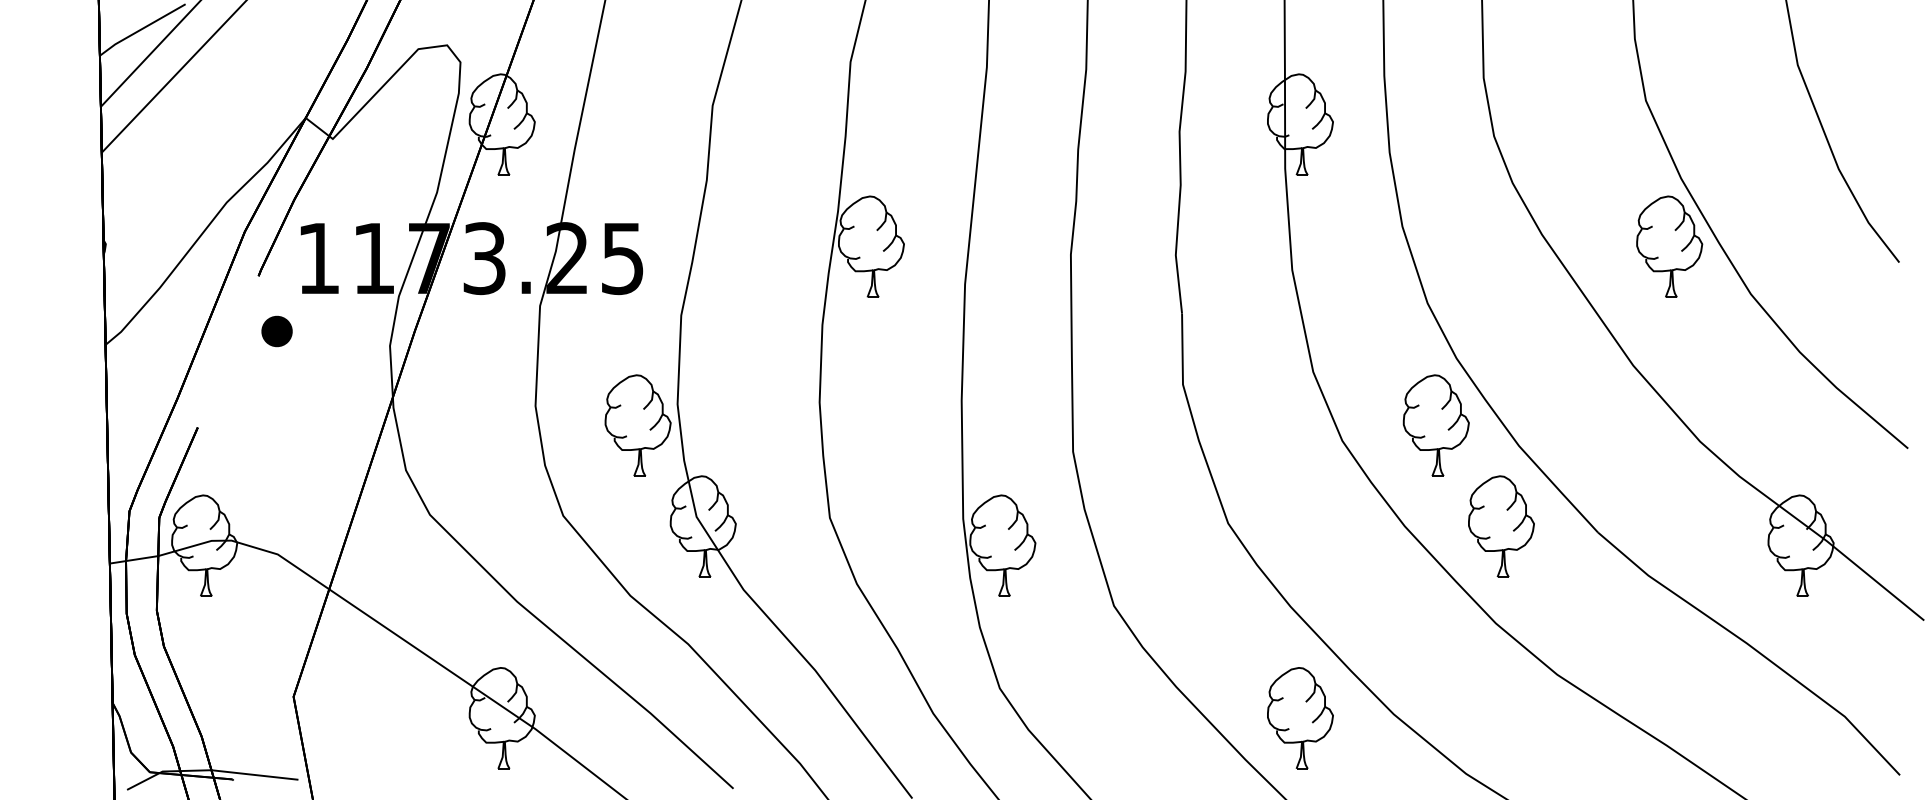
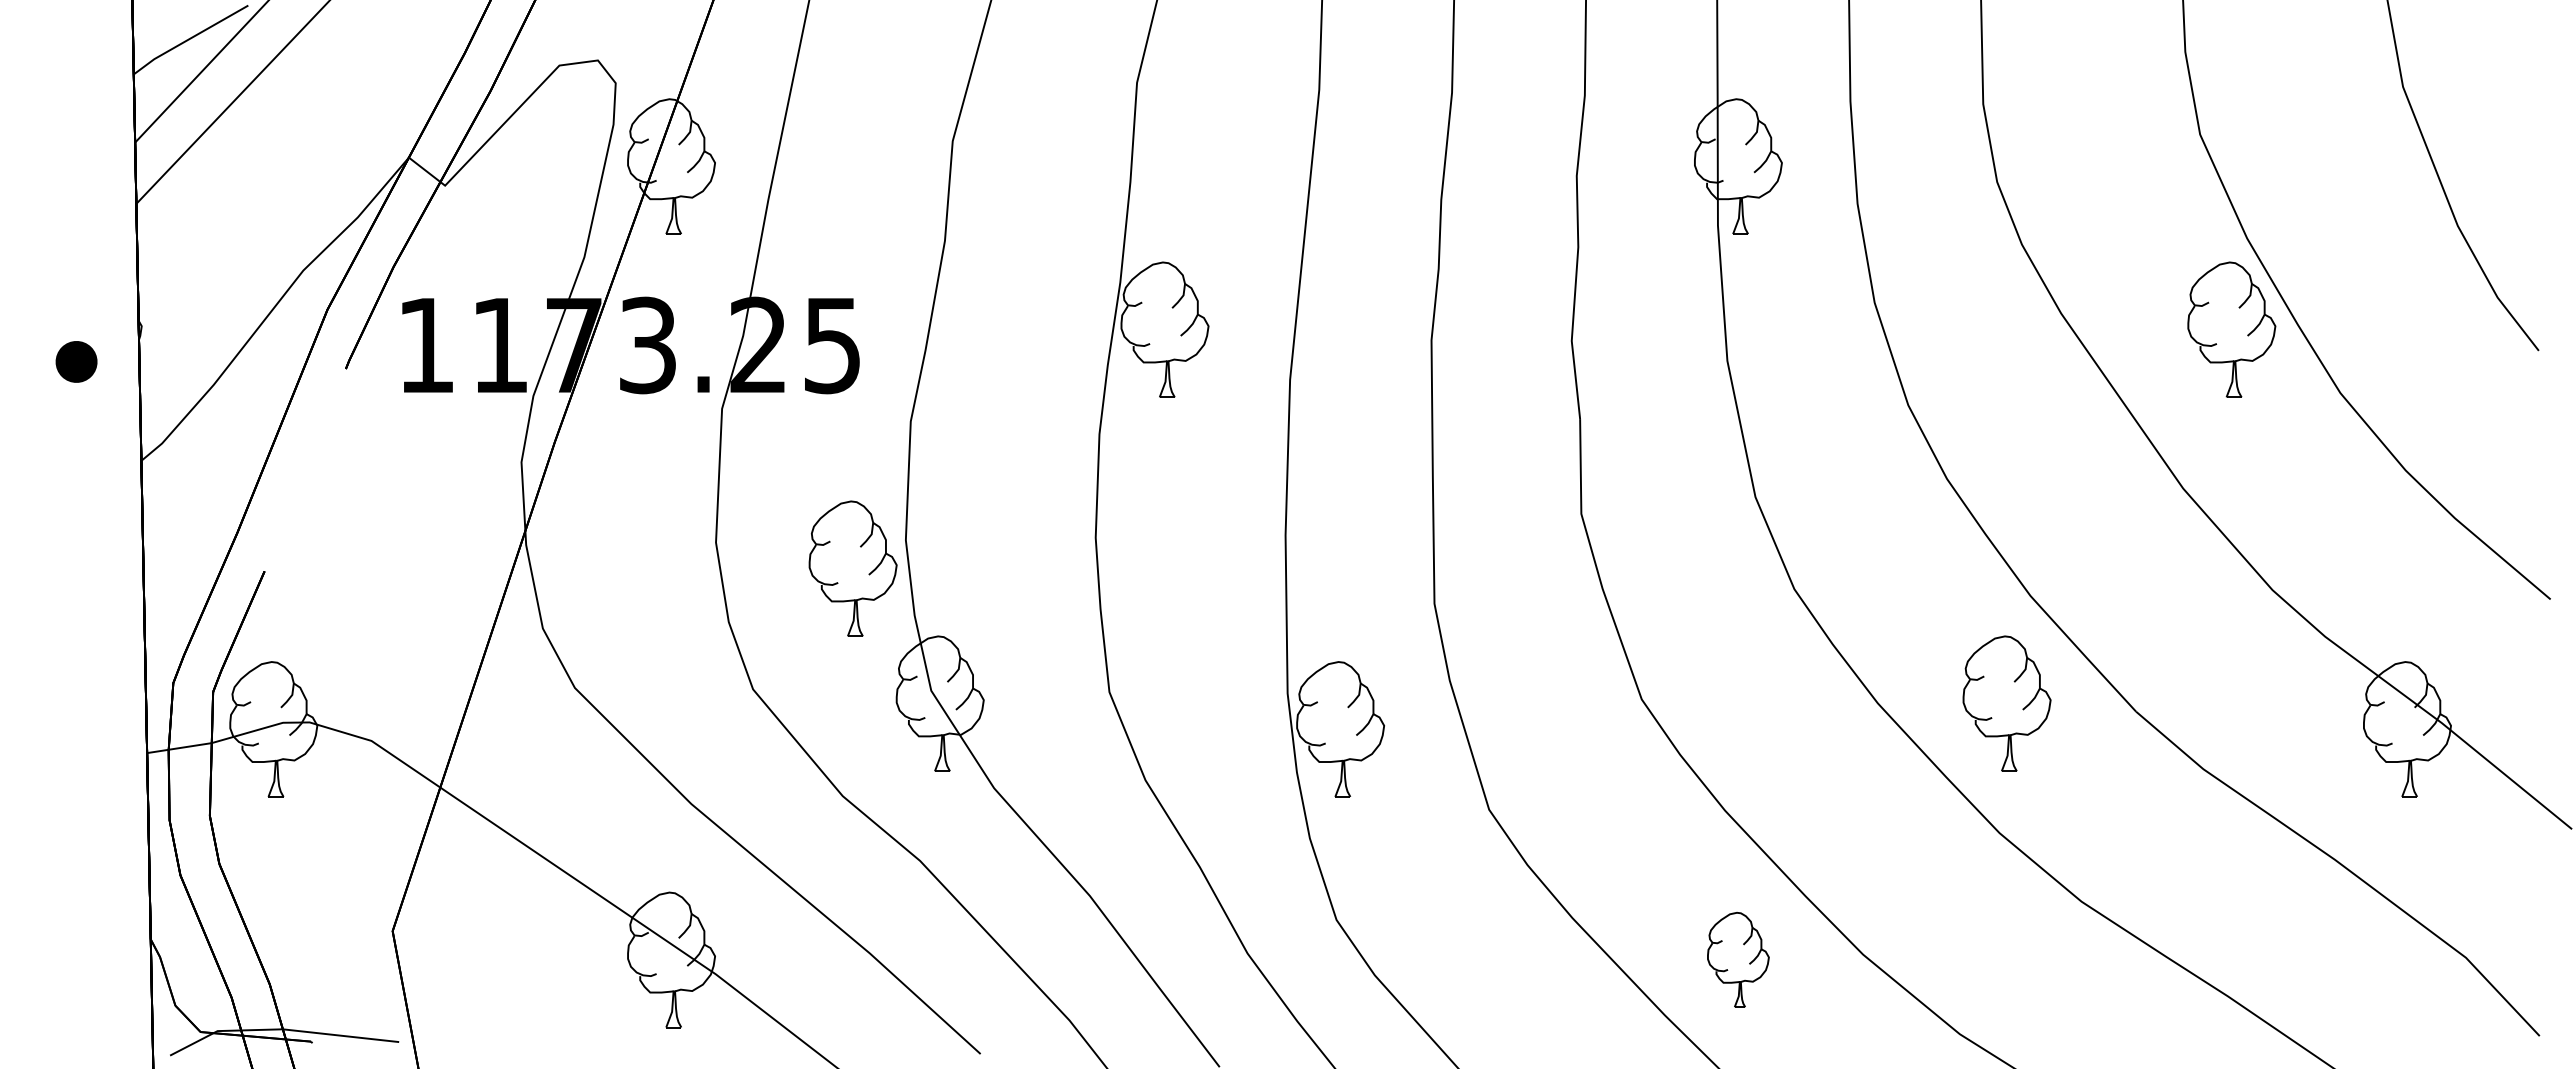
part: (277, 331) -> (76, 361), moved
part: (1435, 425) -> (1919, 568), removed
part: (1300, 717) -> (1738, 959), size x0.7

